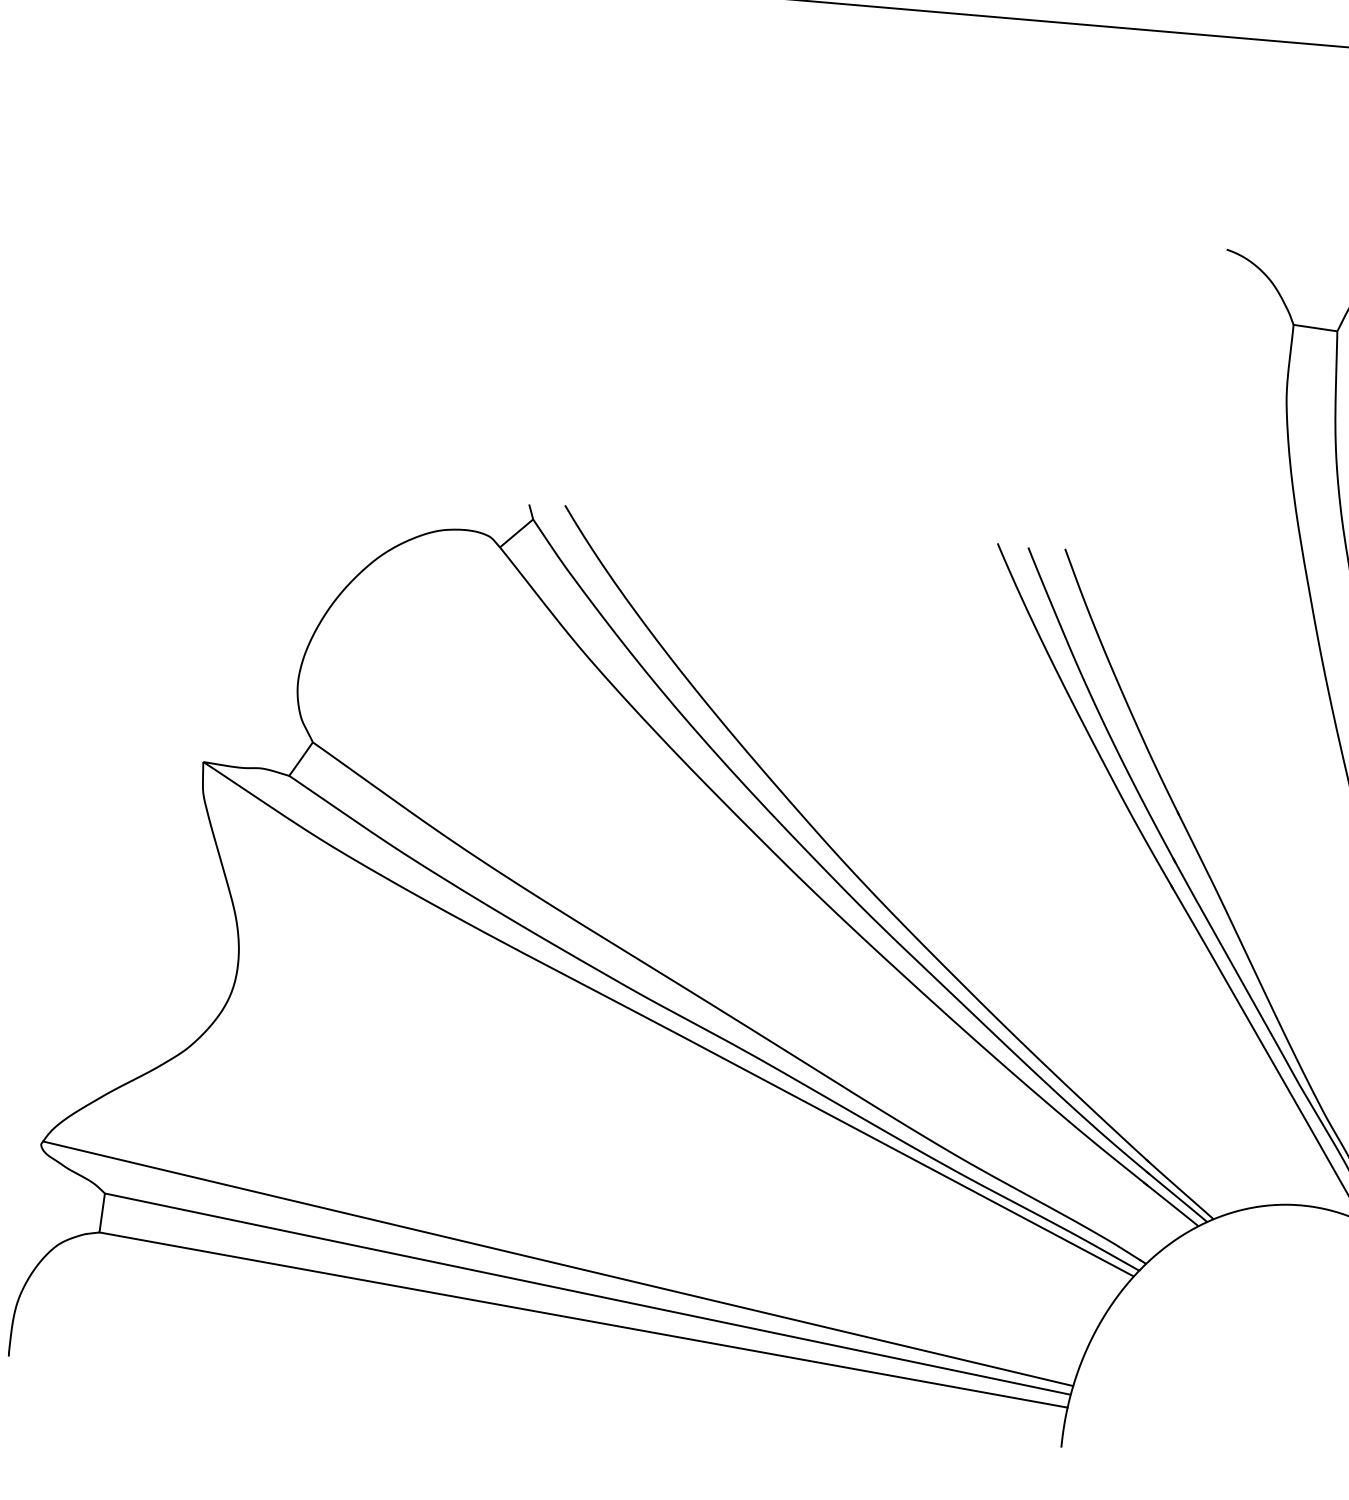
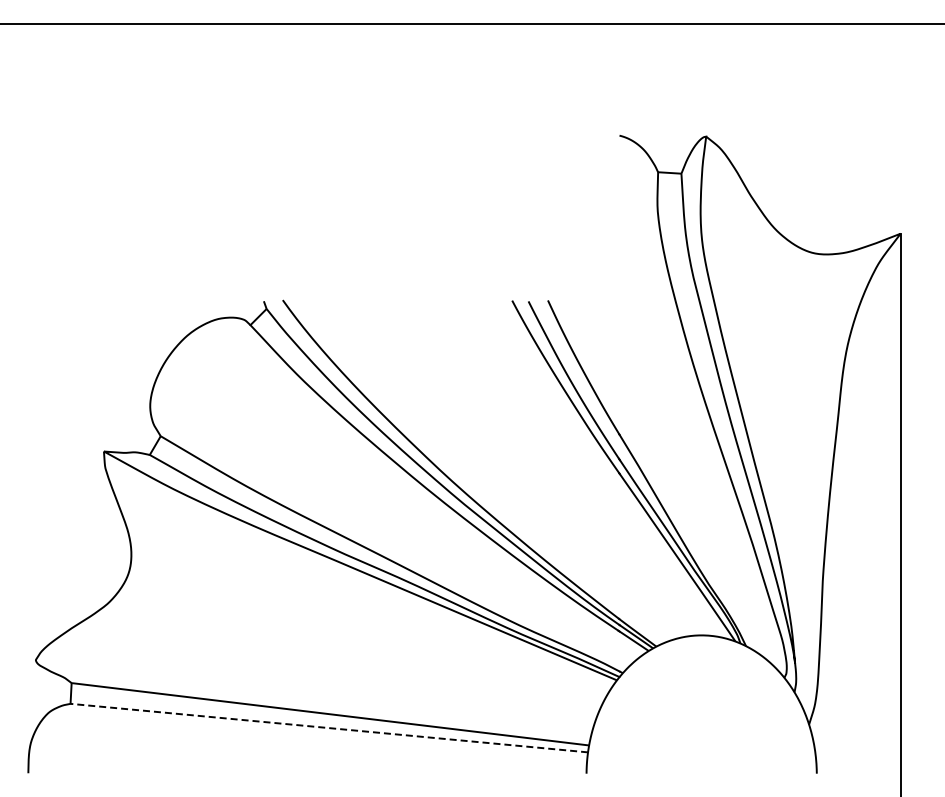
line: (558, 1263) -> (313, 699), removed
line: (583, 1320) -> (329, 728), solid -> dashed

